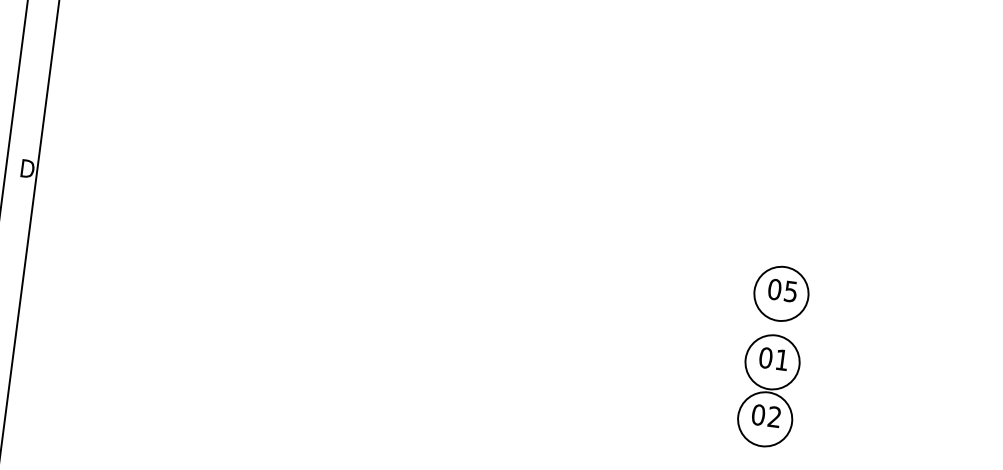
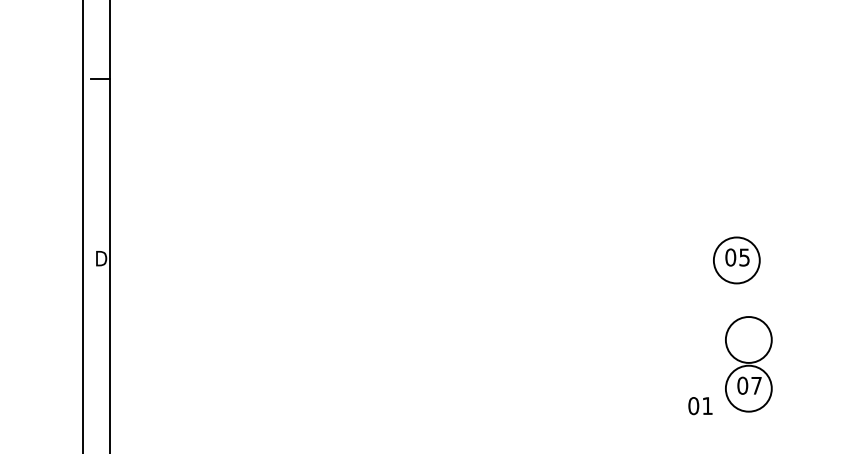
part: (781, 293) -> (736, 260), moved
text: (773, 359) -> (700, 406), moved
text: (774, 416) -> (756, 385), 02 -> 07

